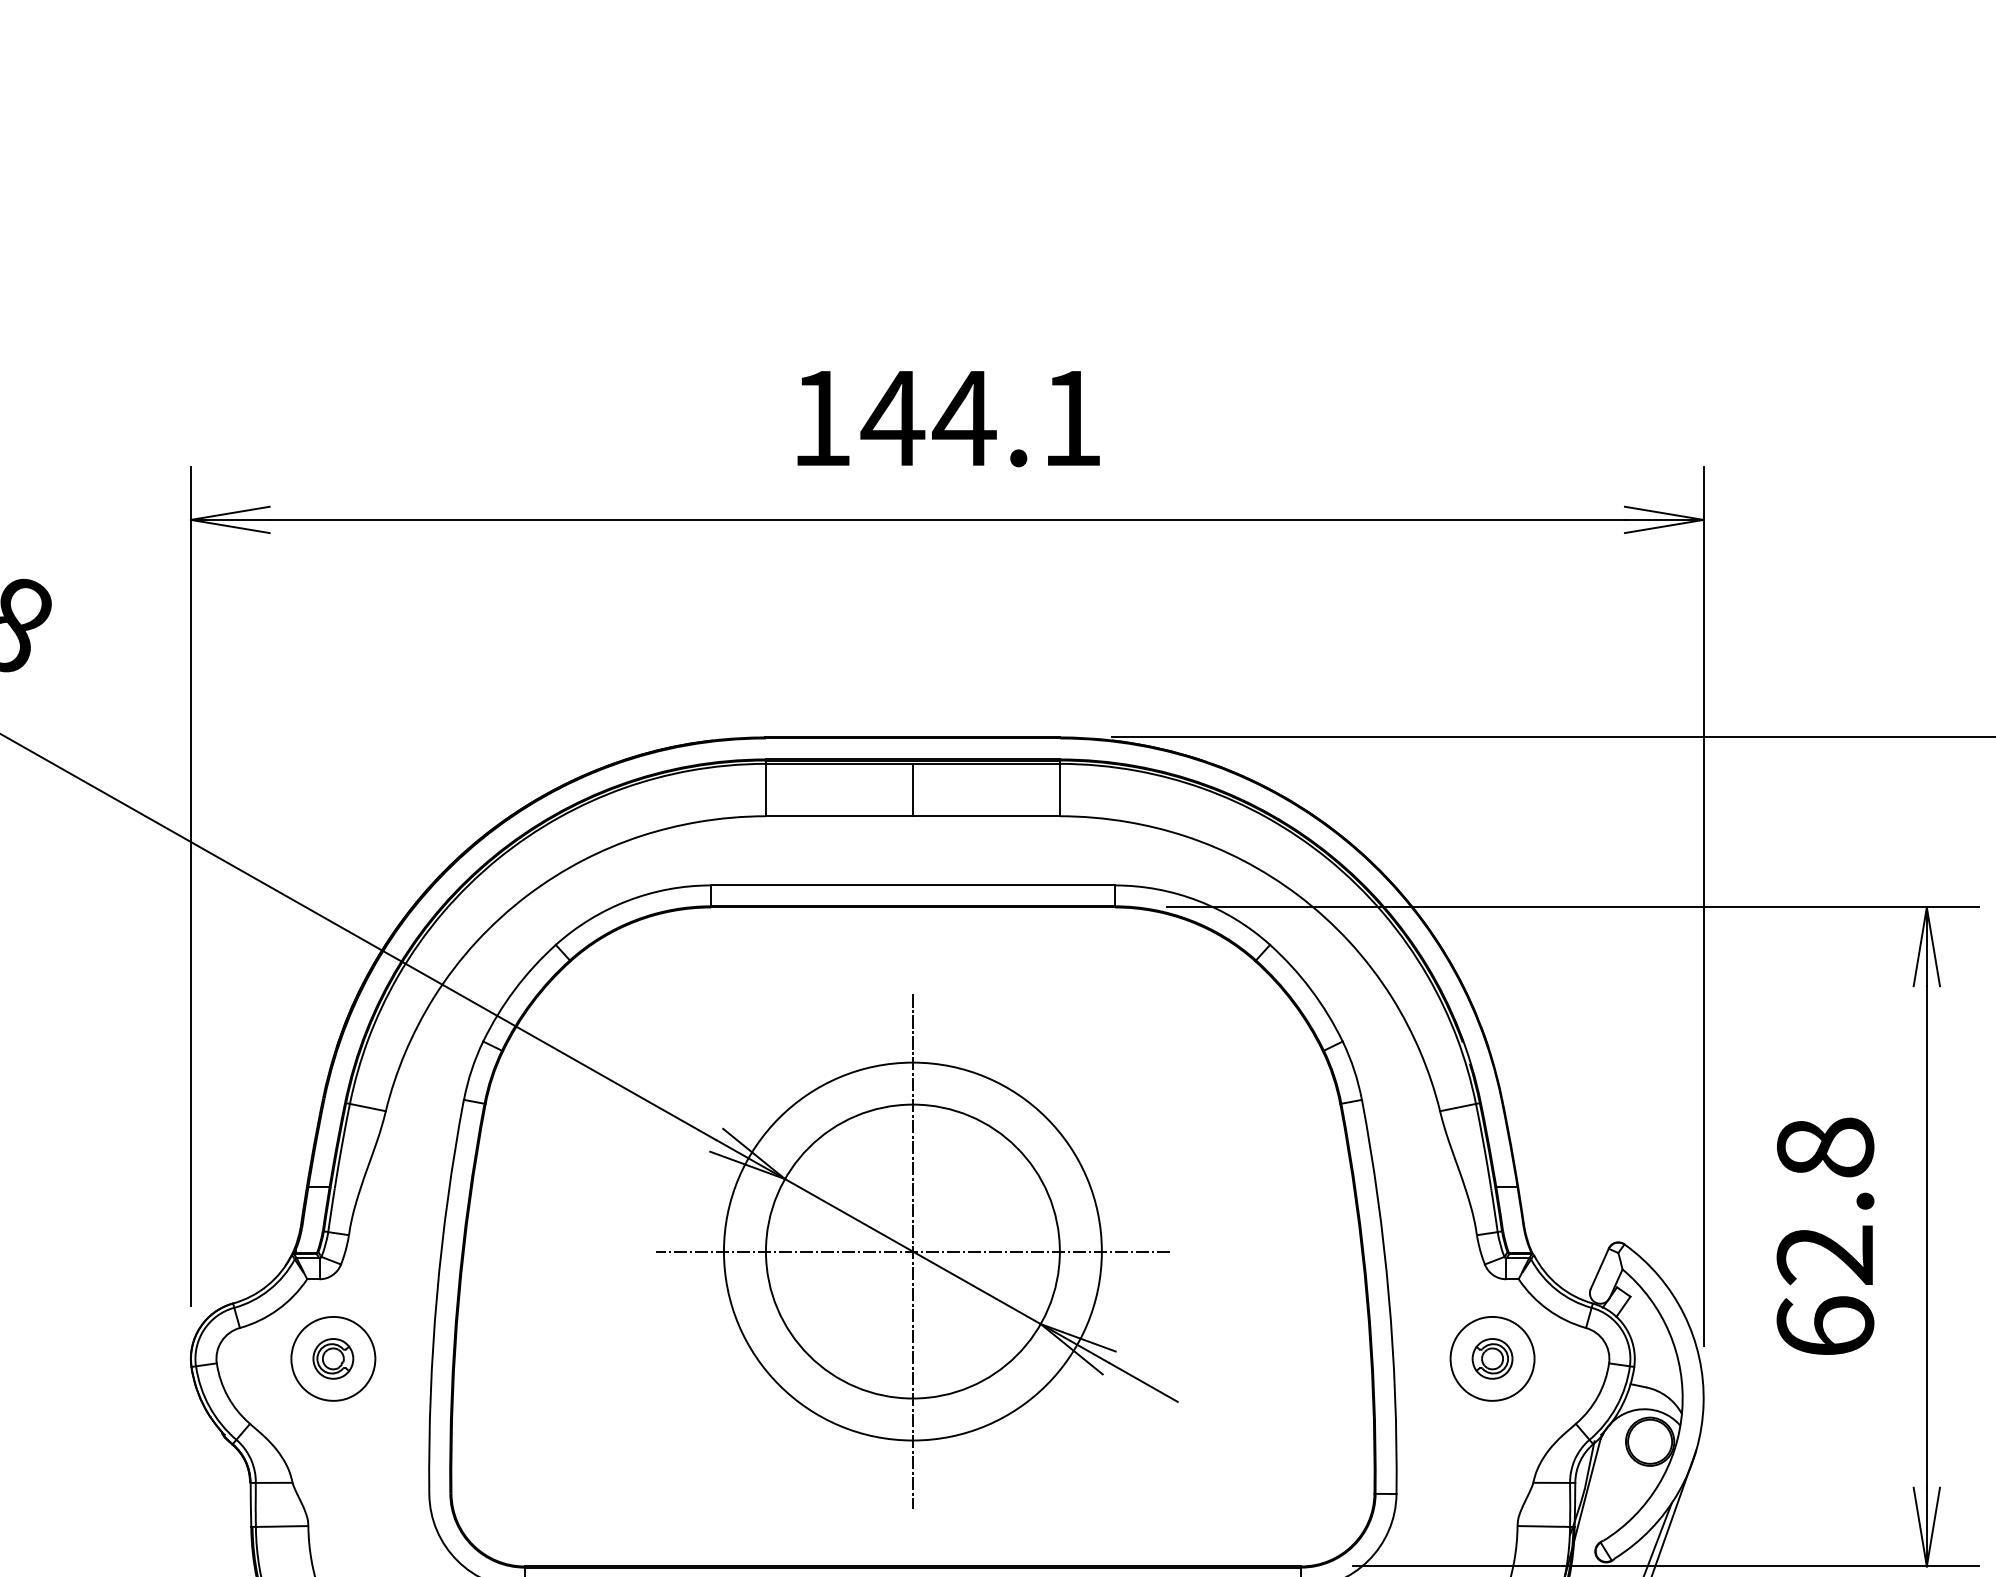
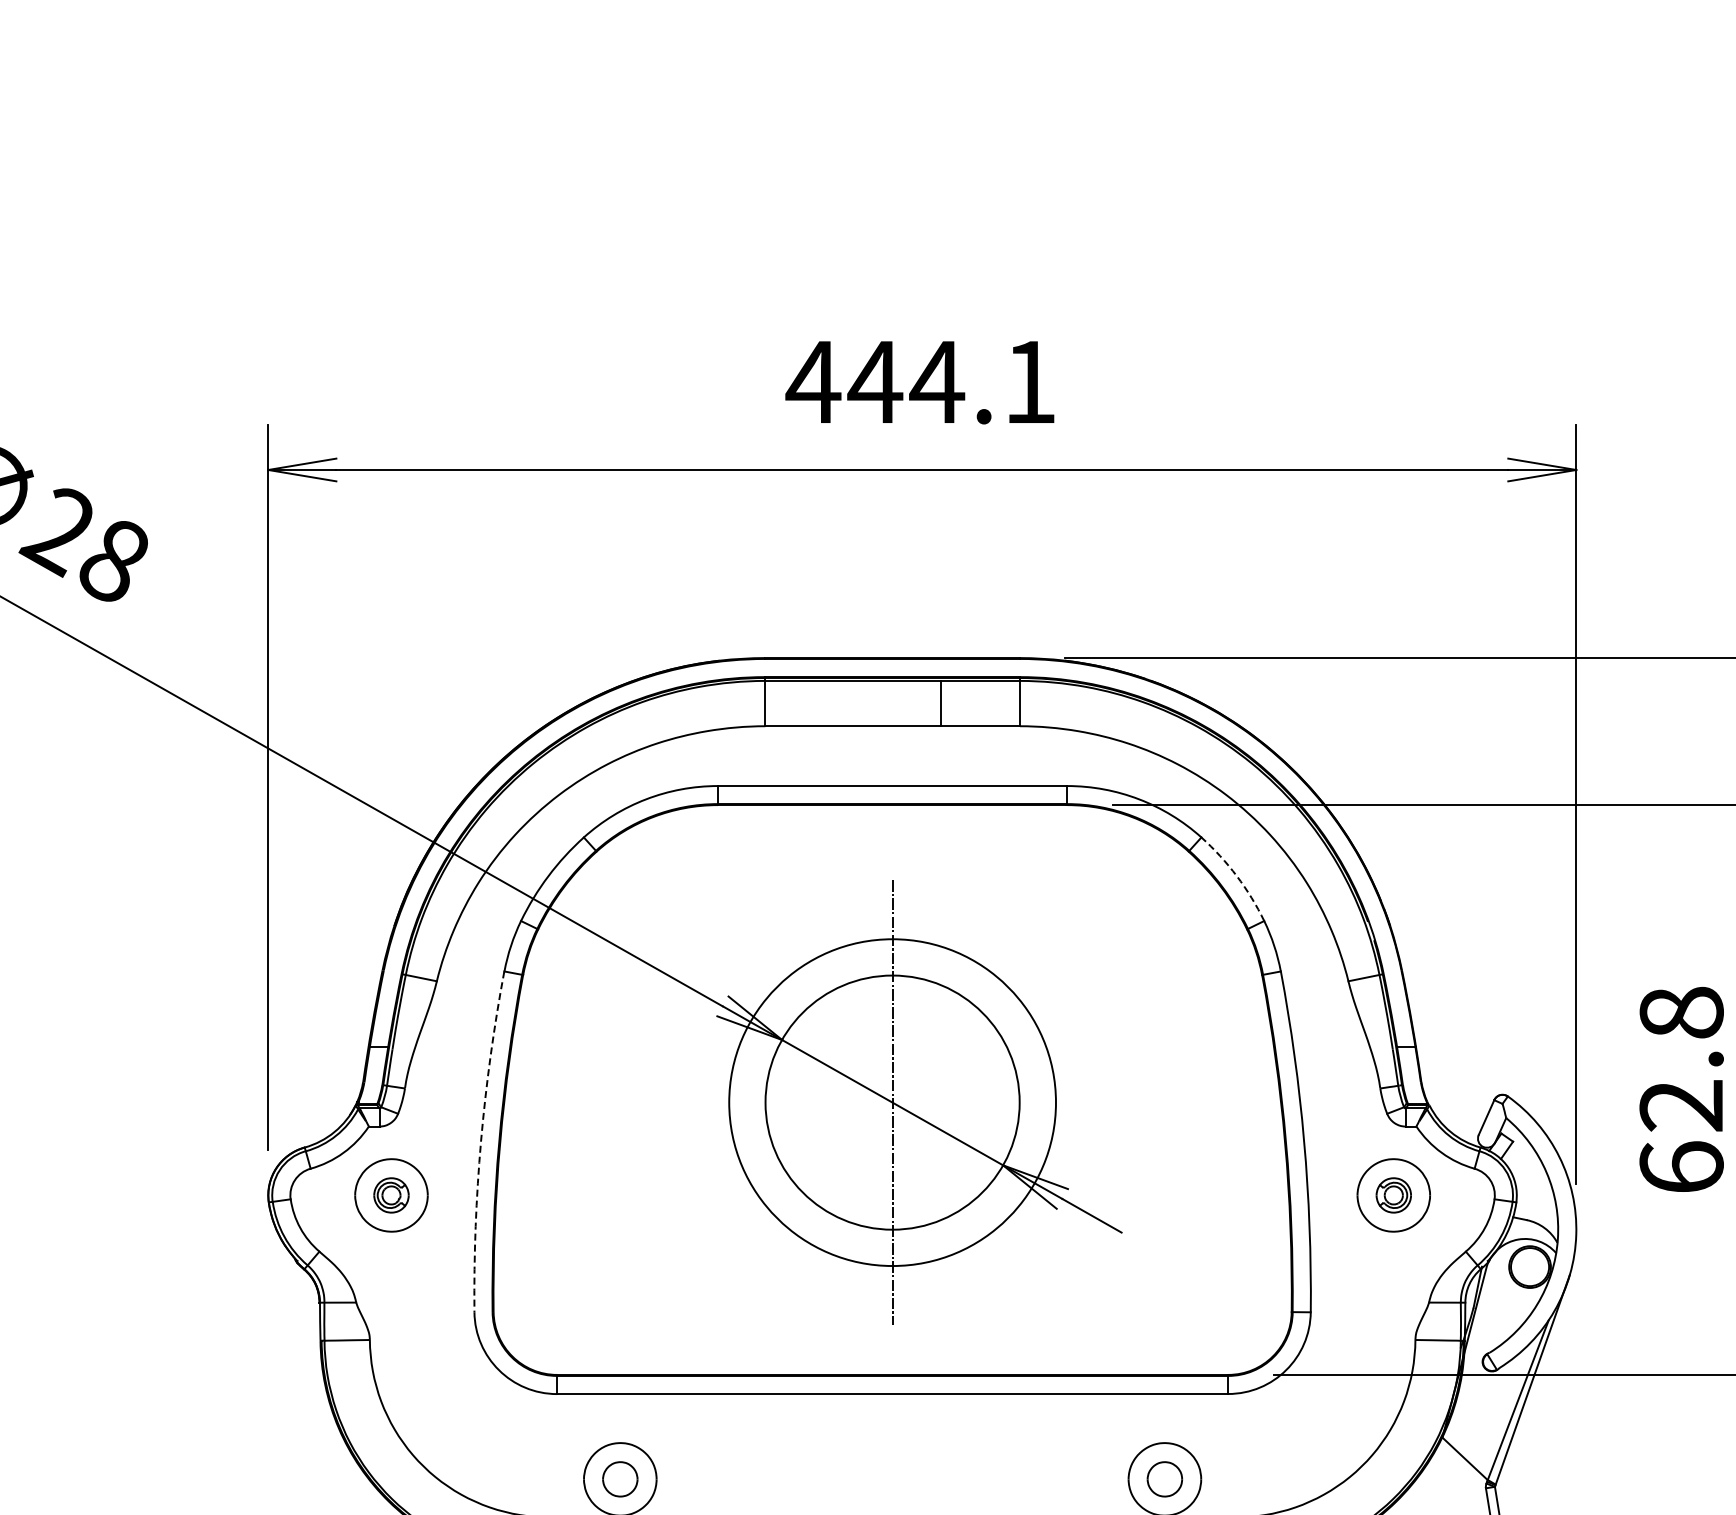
text: (821, 417) -> (813, 381), 144.1 -> 444.1
line: (912, 789) -> (940, 703), moved
arc: (1310, 990) -> (1236, 876), solid -> dashed
line: (912, 1251) -> (892, 1102), removed
arc: (437, 1296) -> (481, 1141), solid -> dashed

